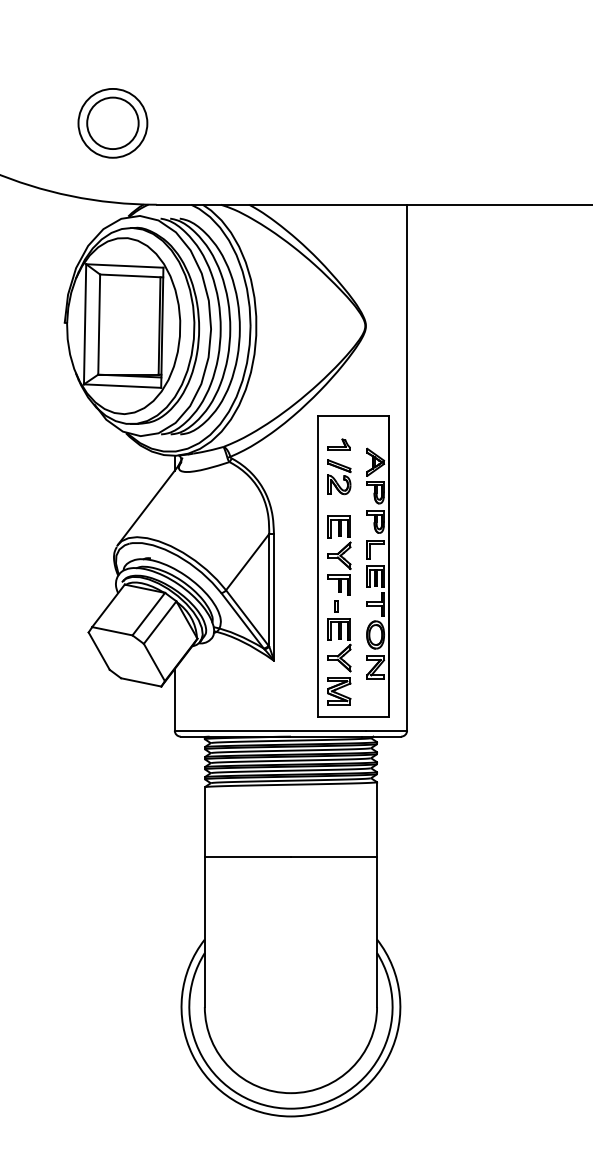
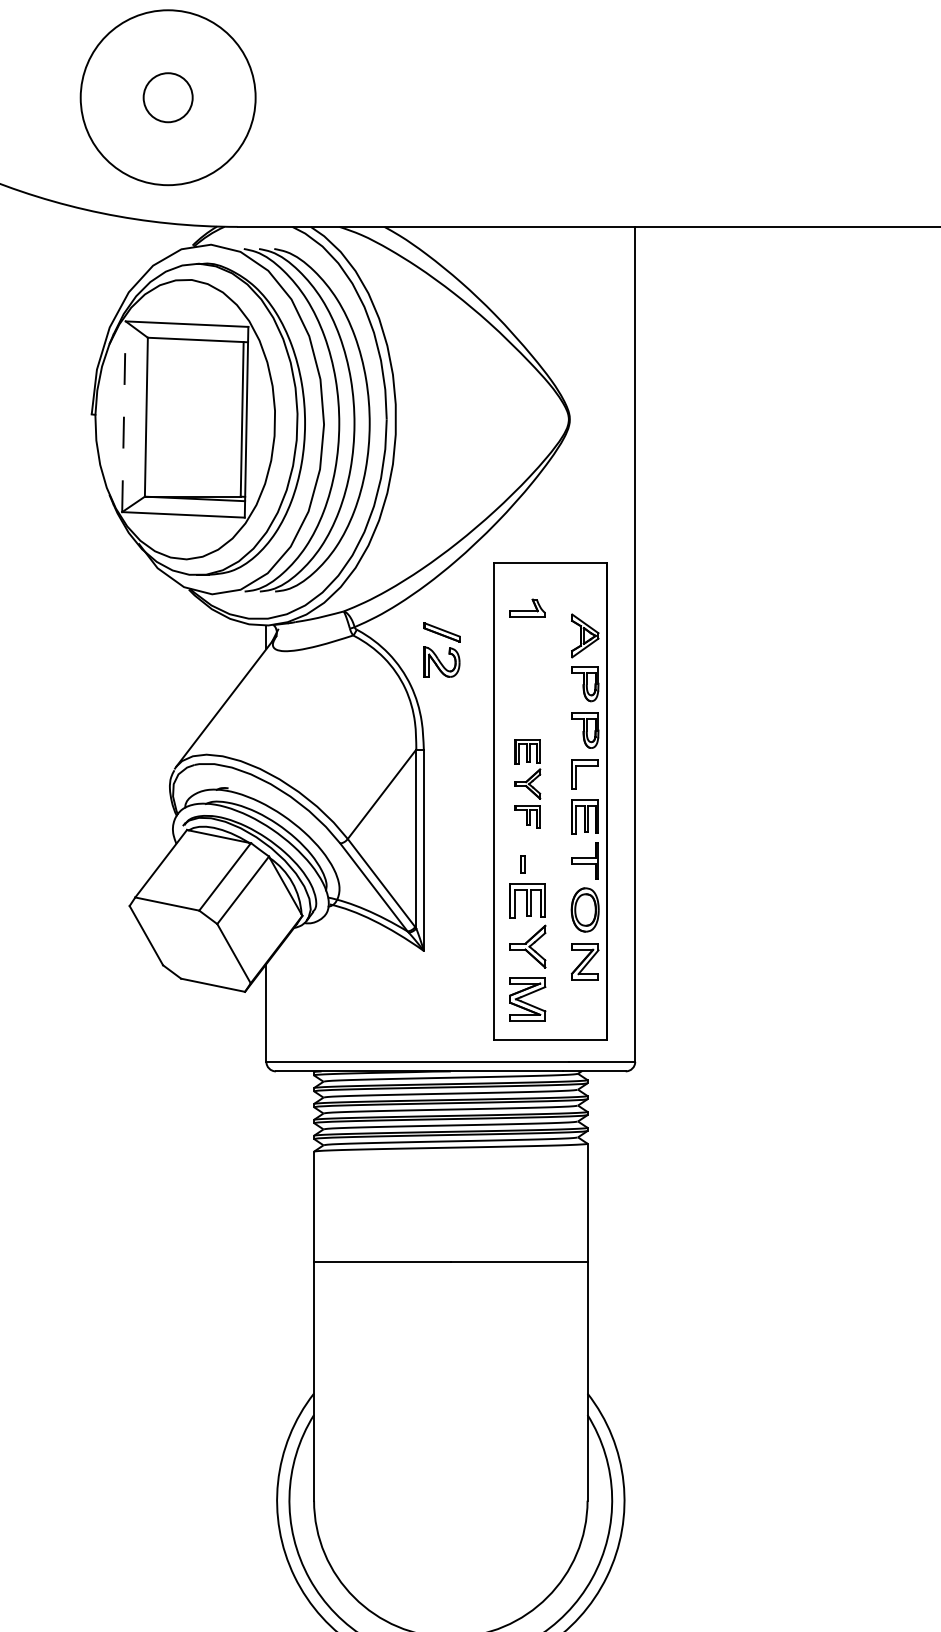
circle: (112, 122) -> (167, 96), size x1.6
circle: (112, 123) -> (167, 97), size x0.6
line: (85, 323) -> (124, 415), solid -> dashed
part: (339, 477) -> (442, 650), moved
part: (339, 555) -> (527, 783), size x0.7

